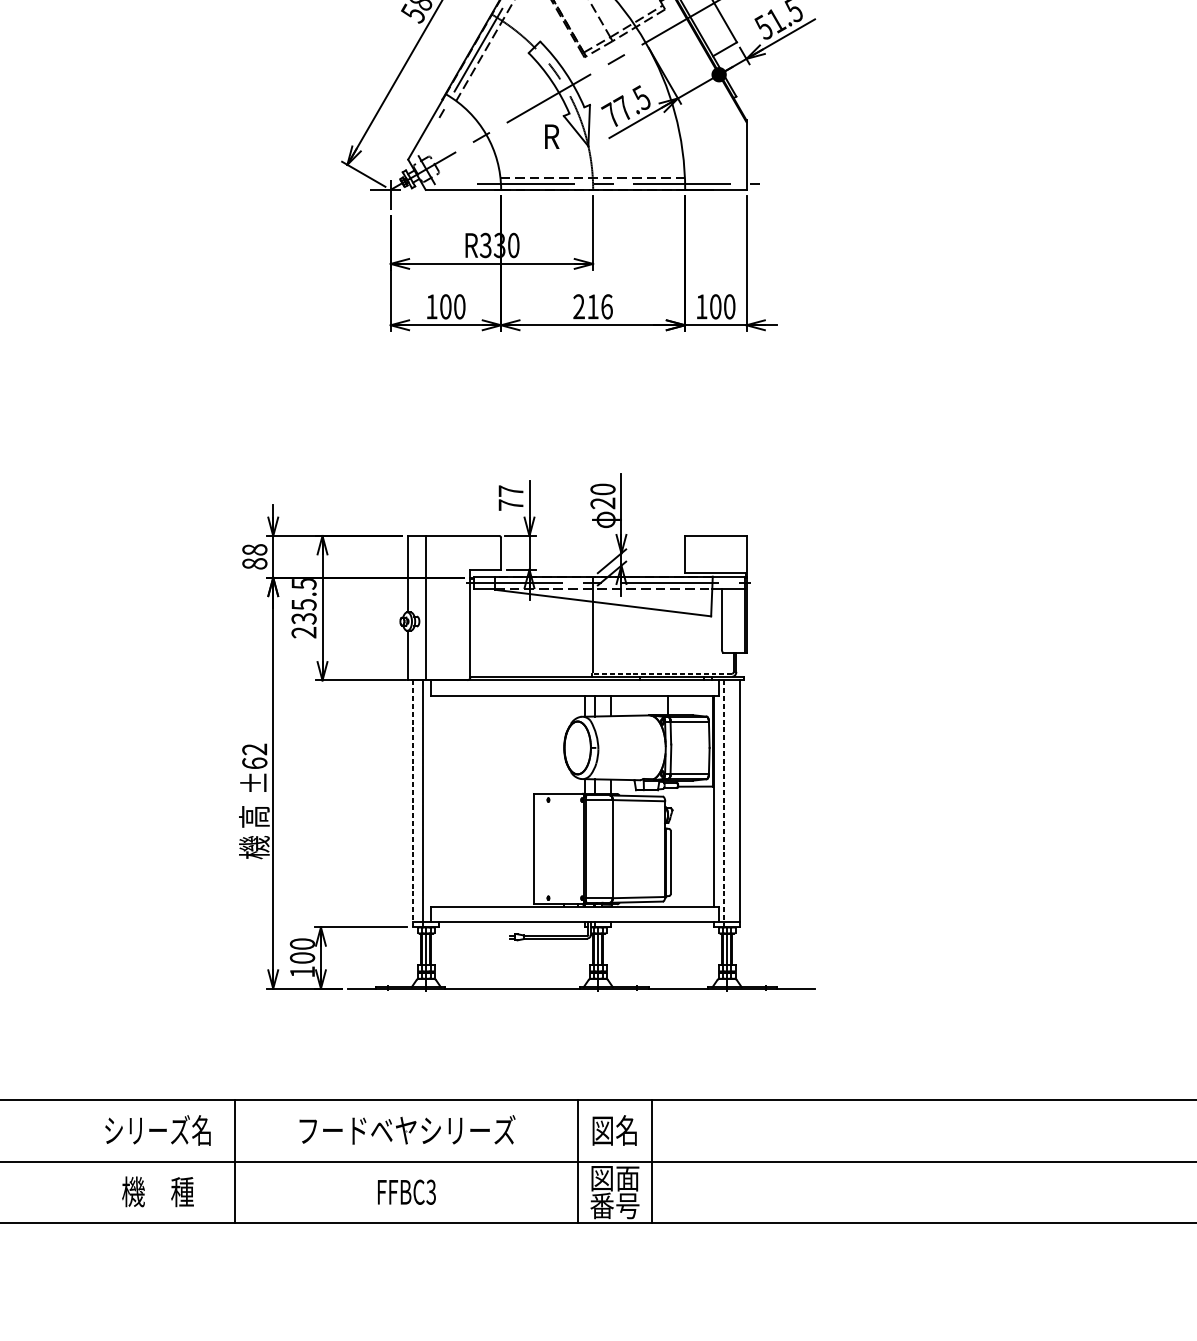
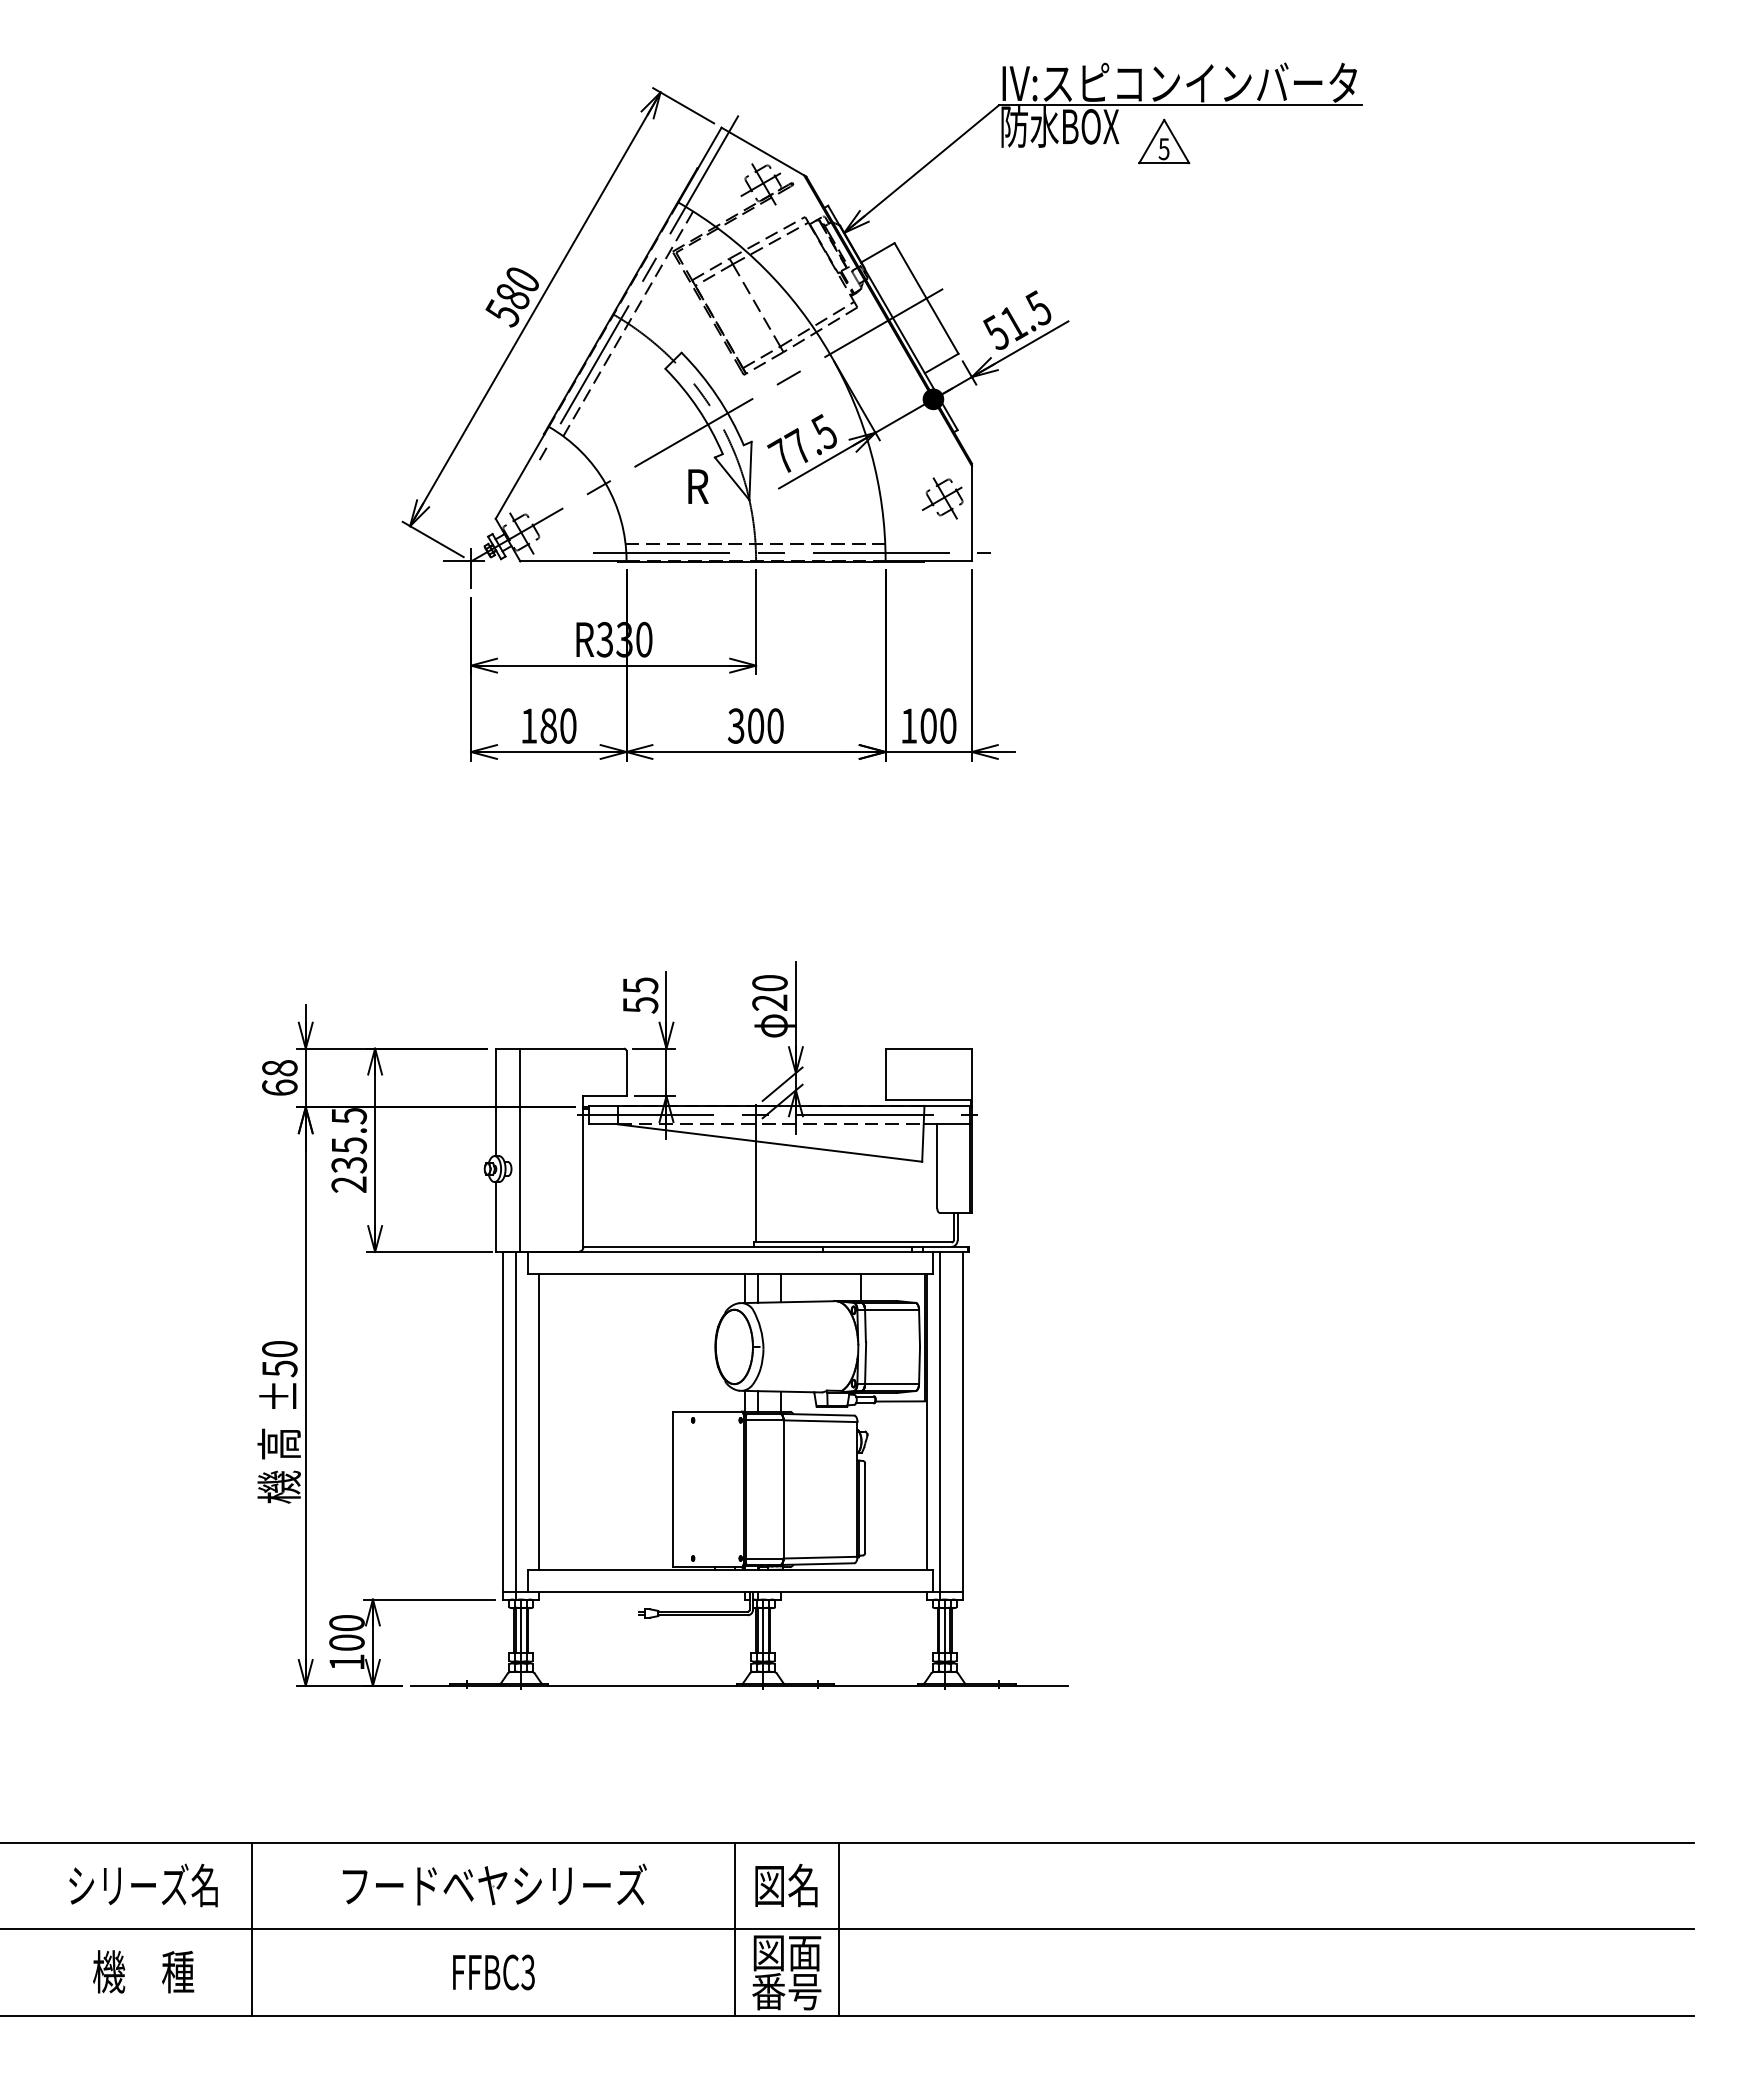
part: (725, 145) -> (942, 498), added
text: (445, 306) -> (548, 725), 100 -> 180
text: (592, 306) -> (755, 725), 216 -> 300
text: (511, 498) -> (640, 995), 77 -> 55
text: (254, 563) -> (279, 1087), 88 -> 68
line: (662, 673) -> (853, 1242), dashed -> solid
text: (254, 756) -> (279, 1359), ±62 -> ±50
line: (439, 800) -> (539, 1421), added
line: (413, 803) -> (503, 1425), dashed -> solid
line: (723, 803) -> (939, 1425), dashed -> solid

